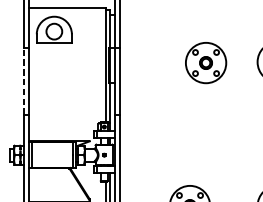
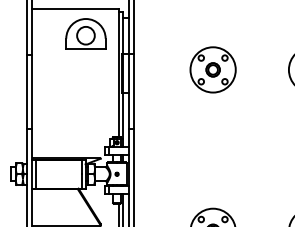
part: (53, 29) -> (85, 33), moved
part: (205, 62) -> (212, 69), moved
line: (23, 81) -> (26, 91), dashed -> solid

